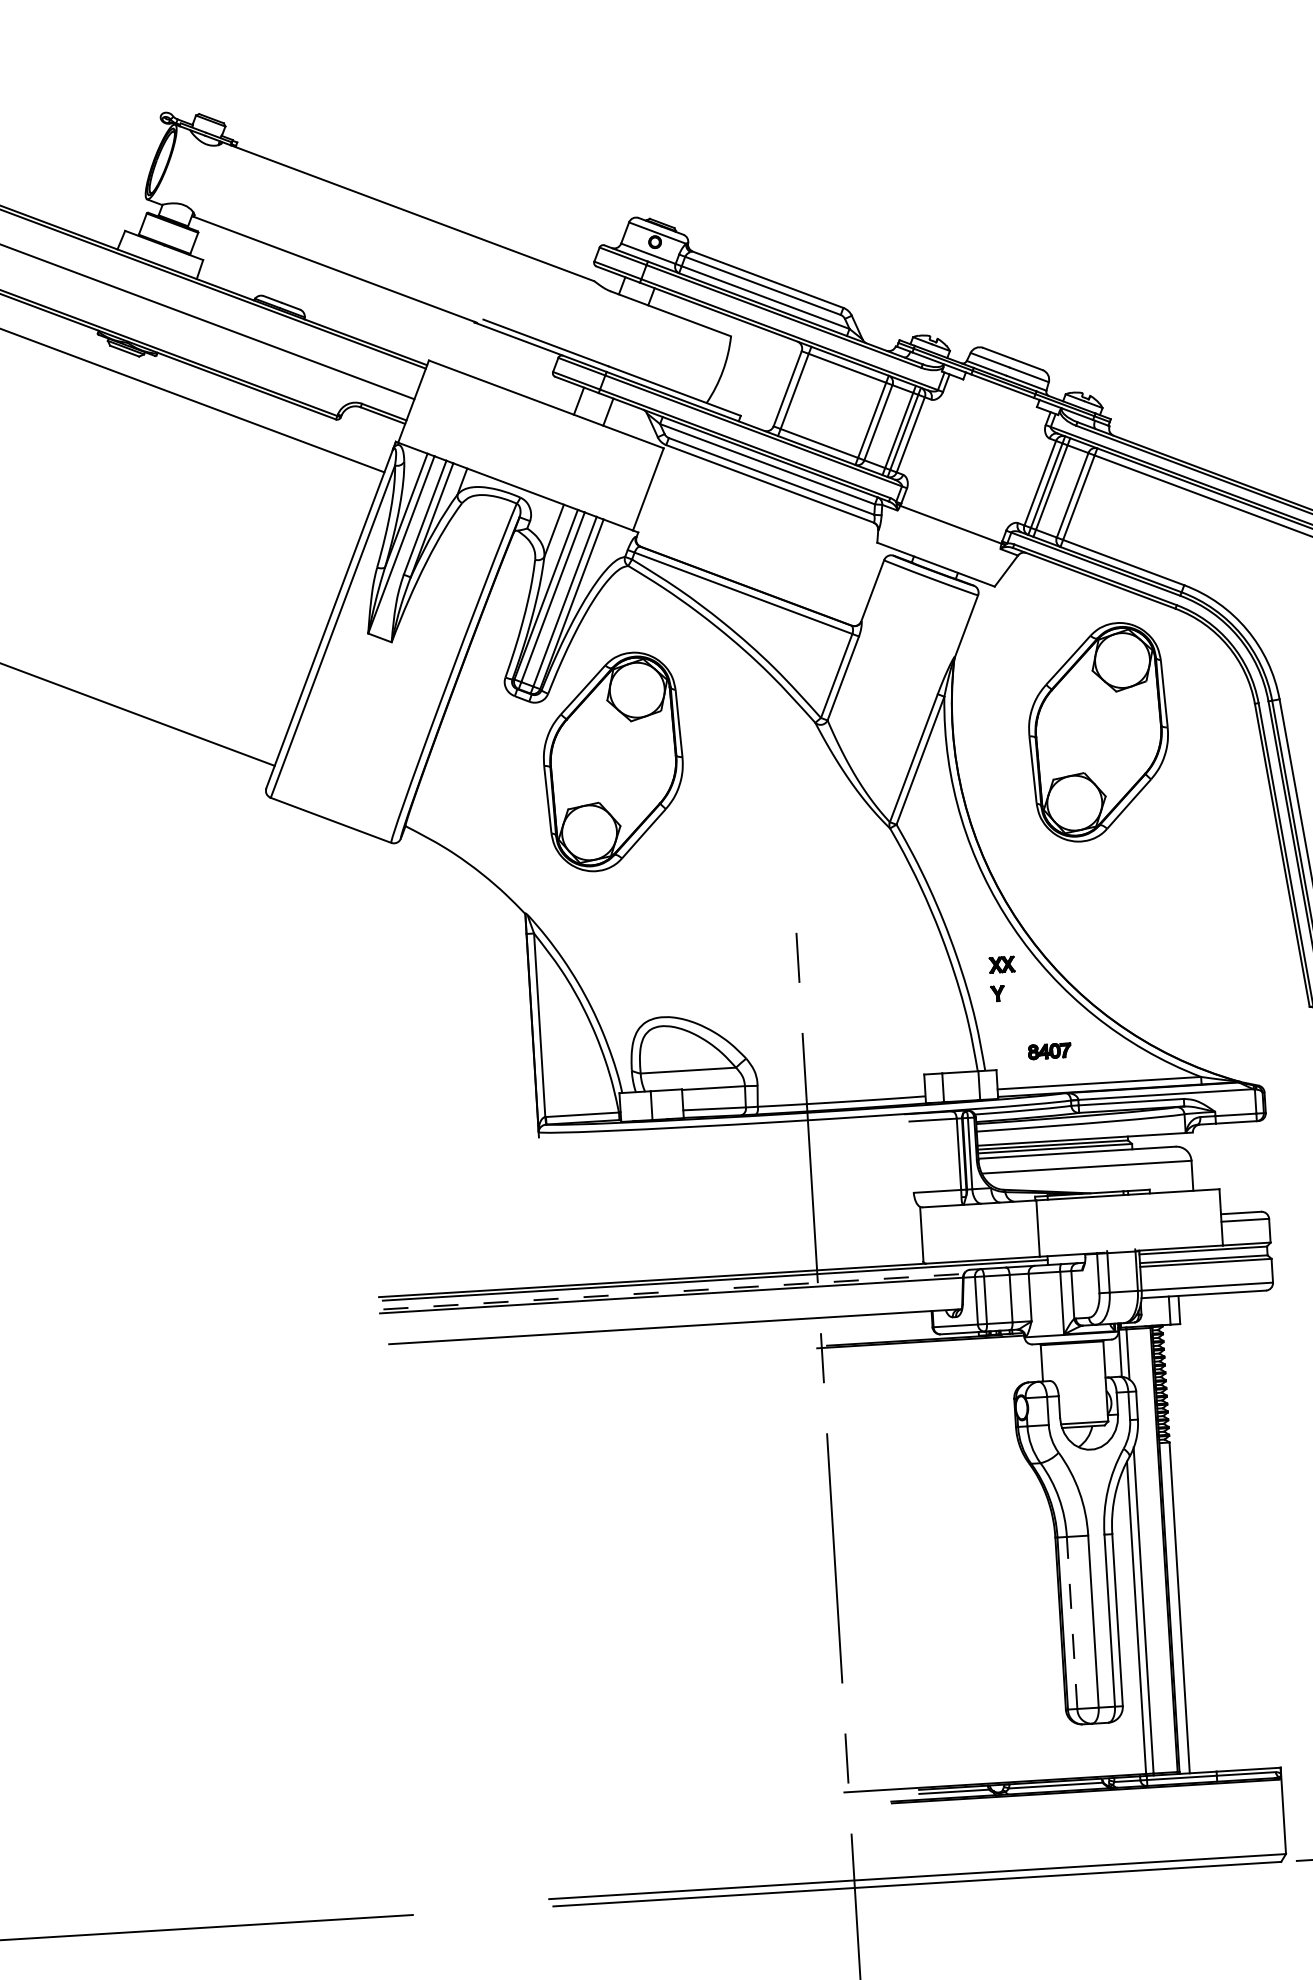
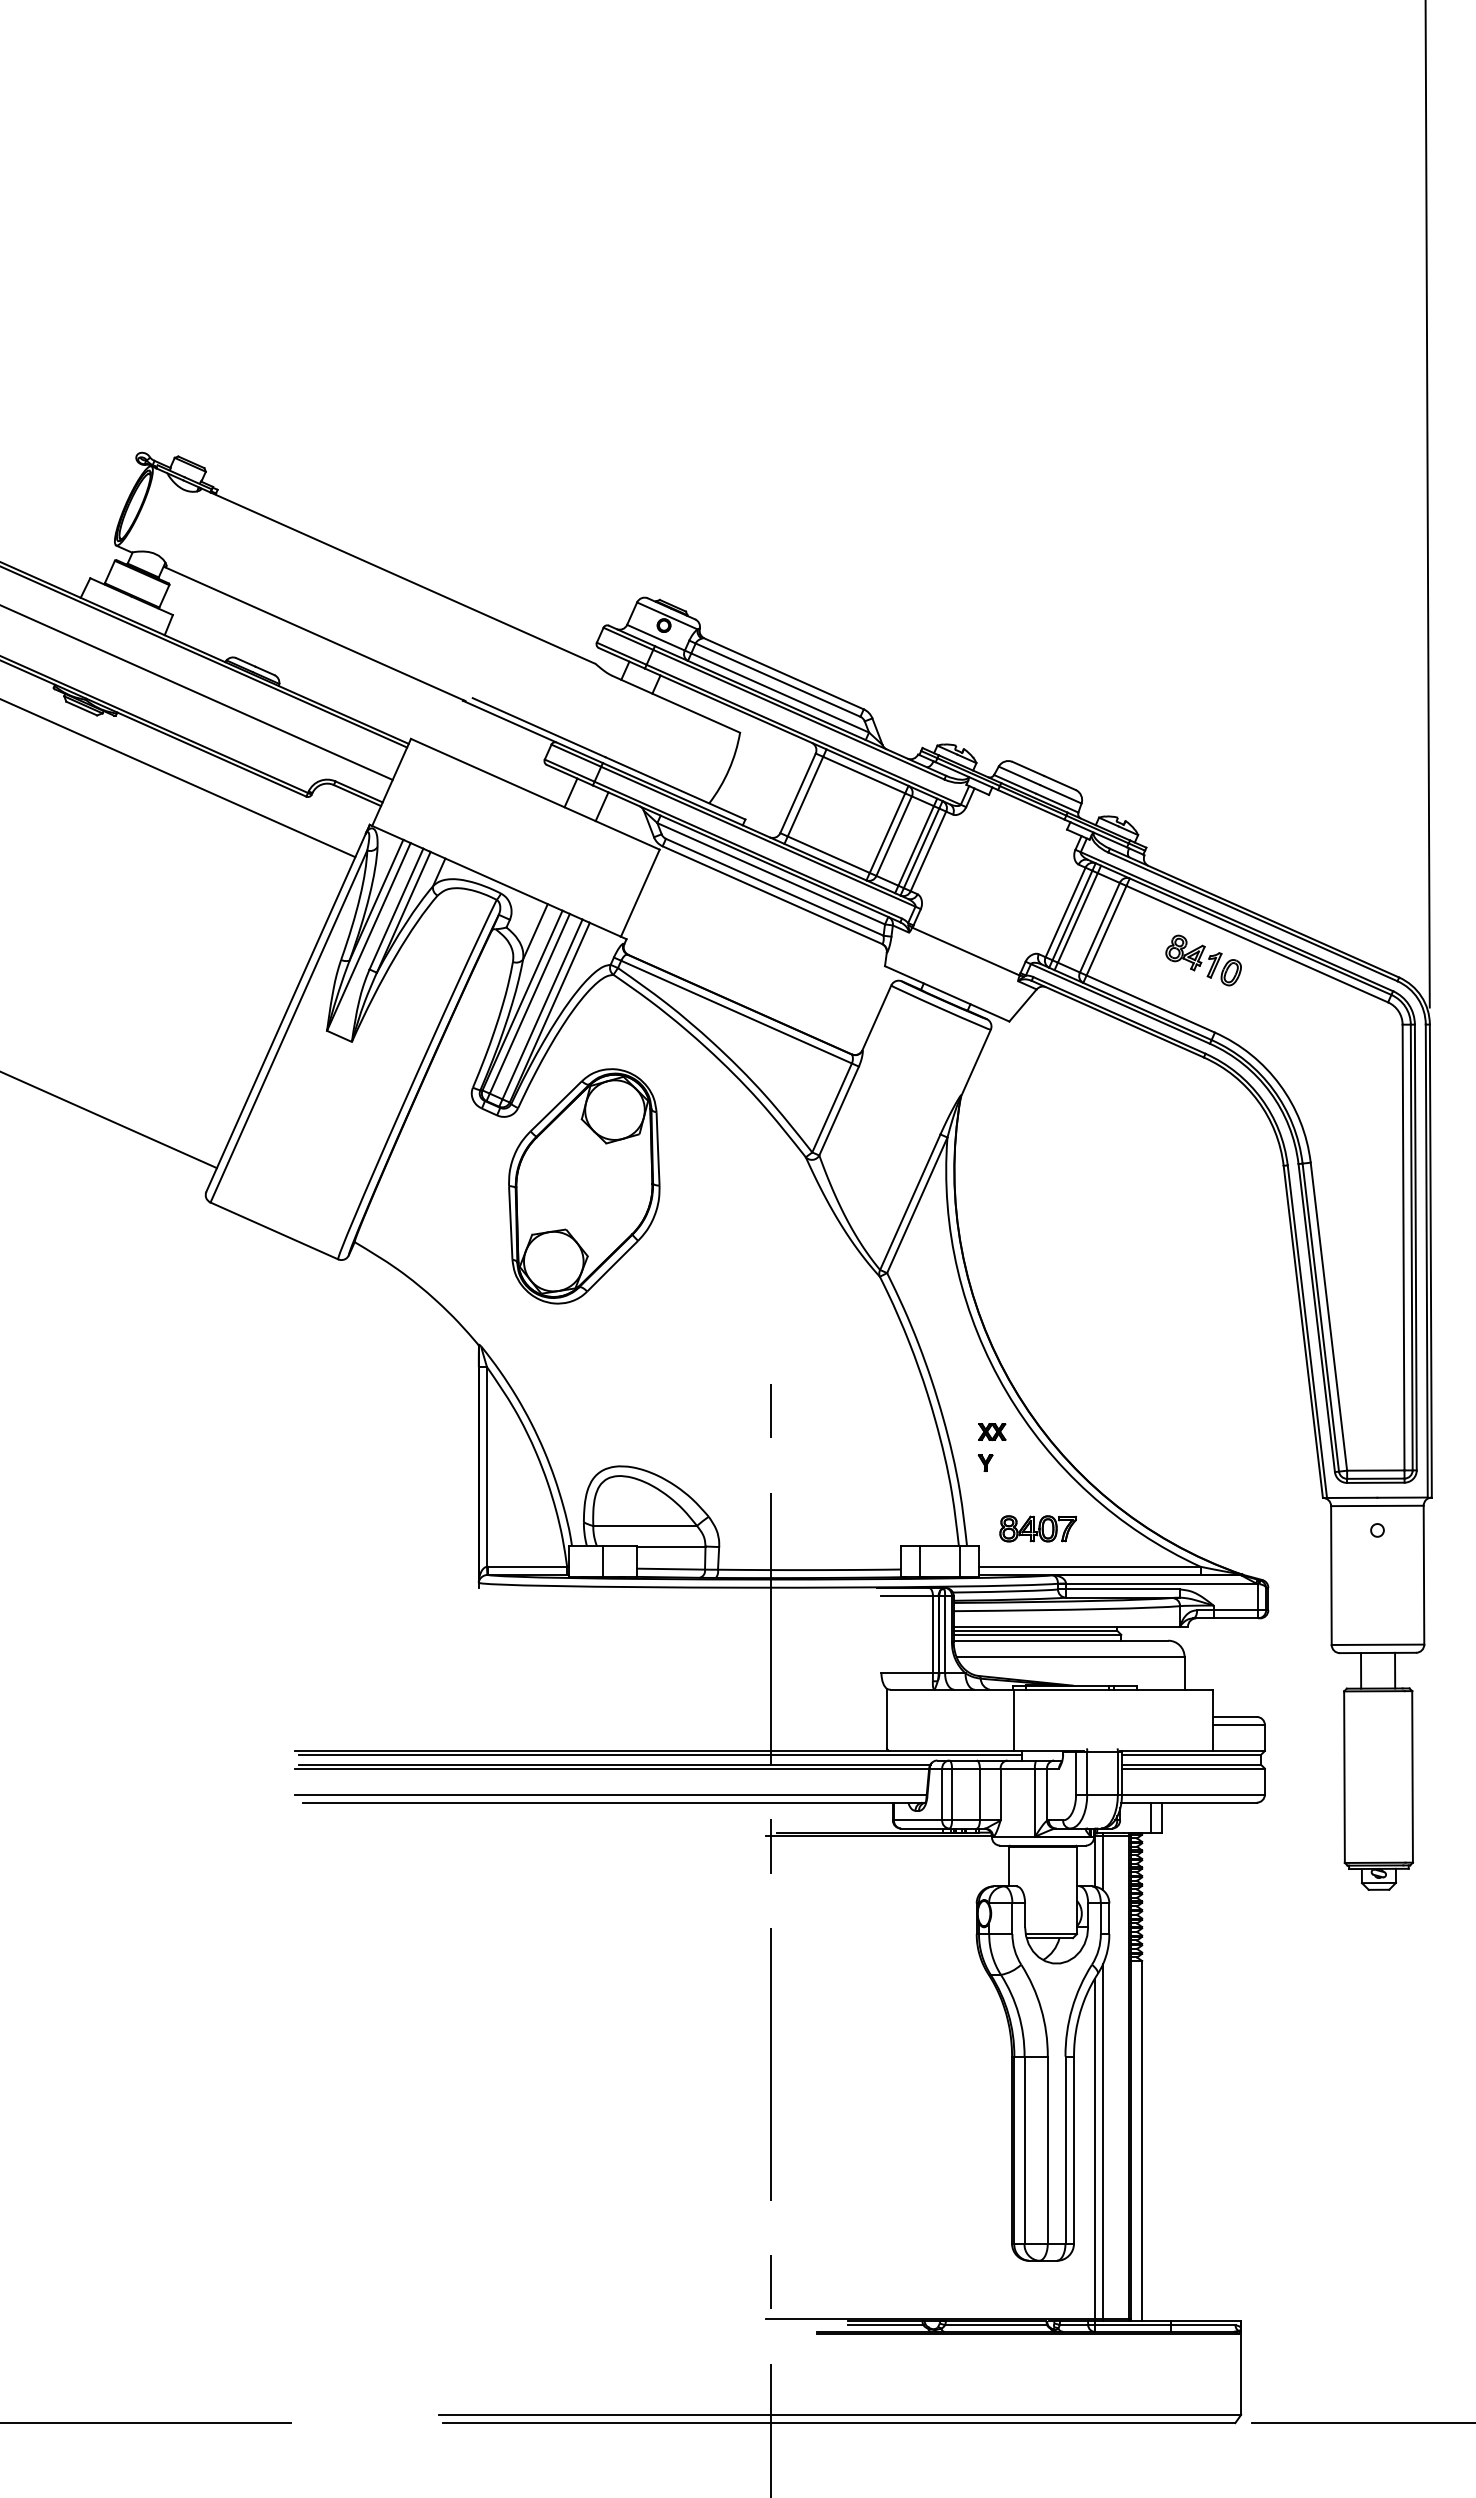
part: (1169, 519) -> (1203, 960), added
part: (1098, 732) -> (1112, 1186), removed
part: (1049, 1050) -> (1037, 1528), size x1.67
line: (674, 1291) -> (615, 1764), dashed -> solid
line: (671, 1319) -> (610, 1794), added
line: (1072, 1623) -> (1024, 2150), dashed -> solid

